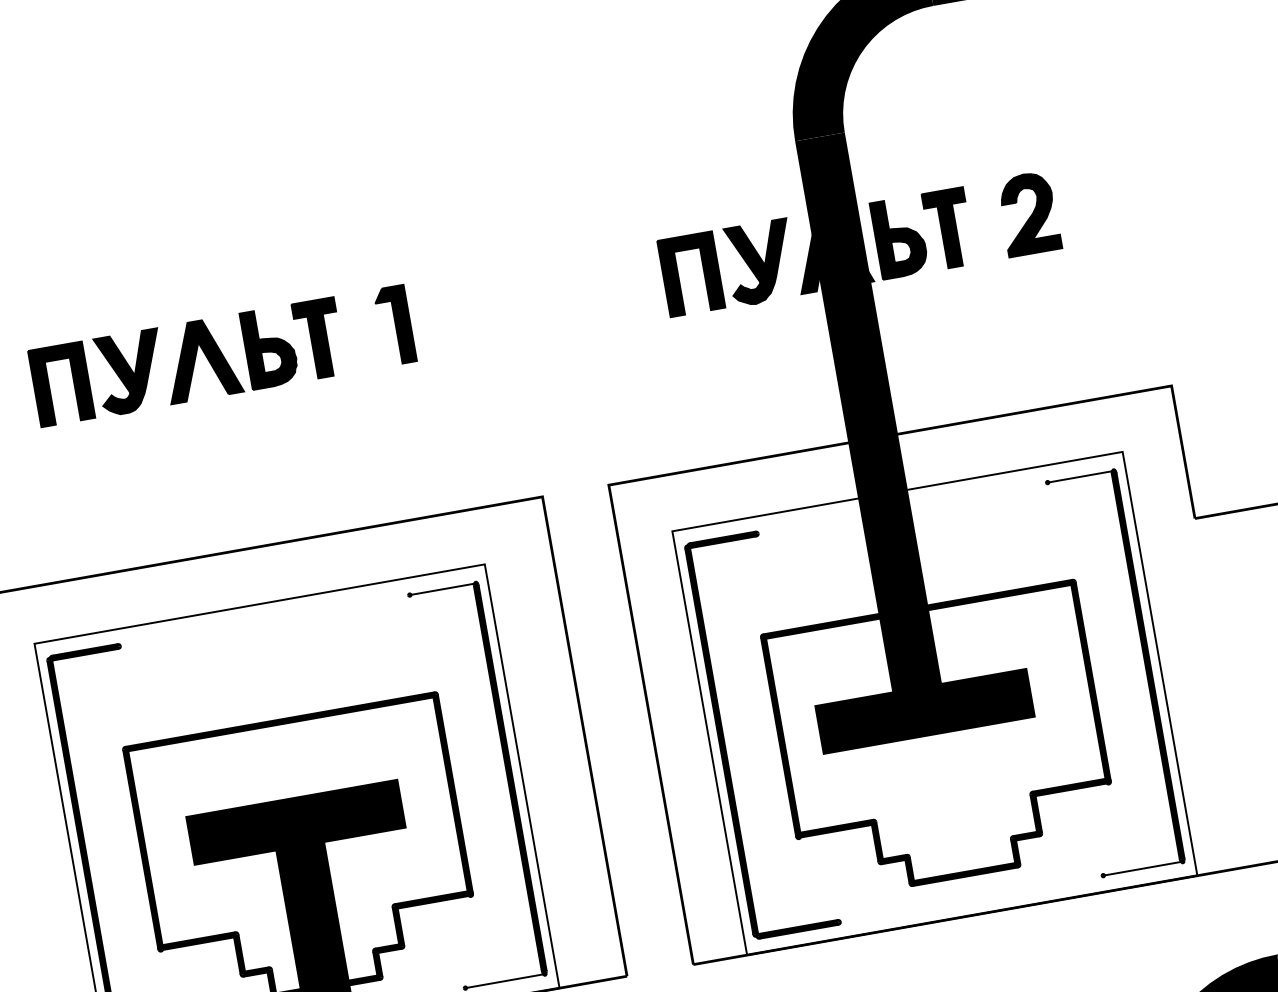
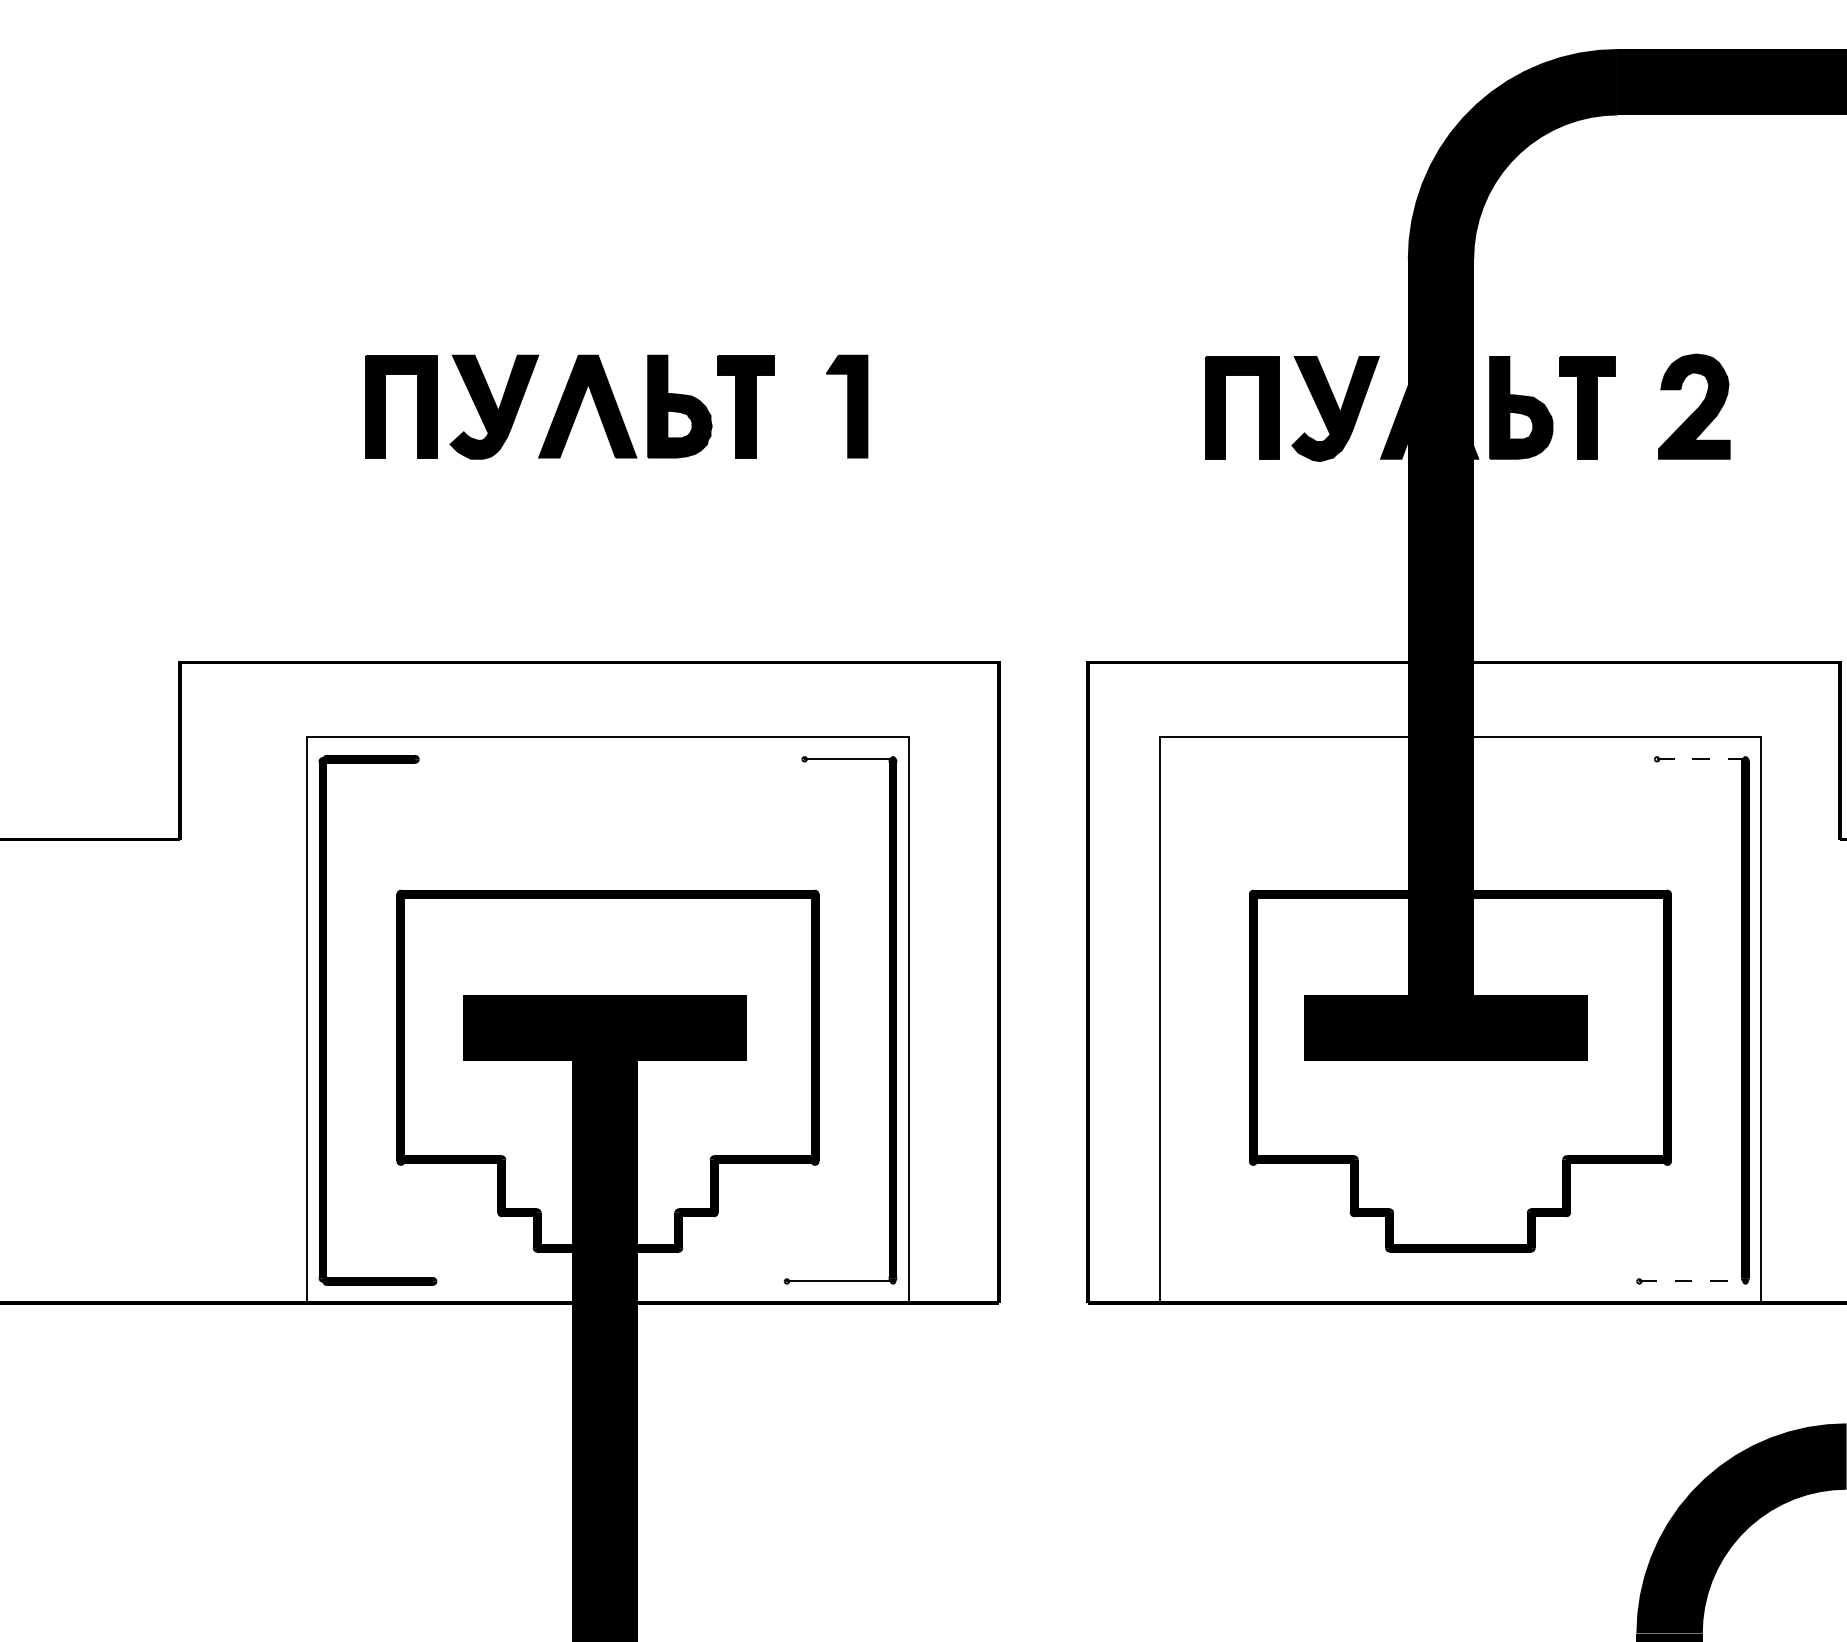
line: (1080, 476) -> (1701, 759), solid -> dashed
part: (724, 741) -> (1179, 1020), removed
line: (1143, 868) -> (1692, 1281), solid -> dashed

